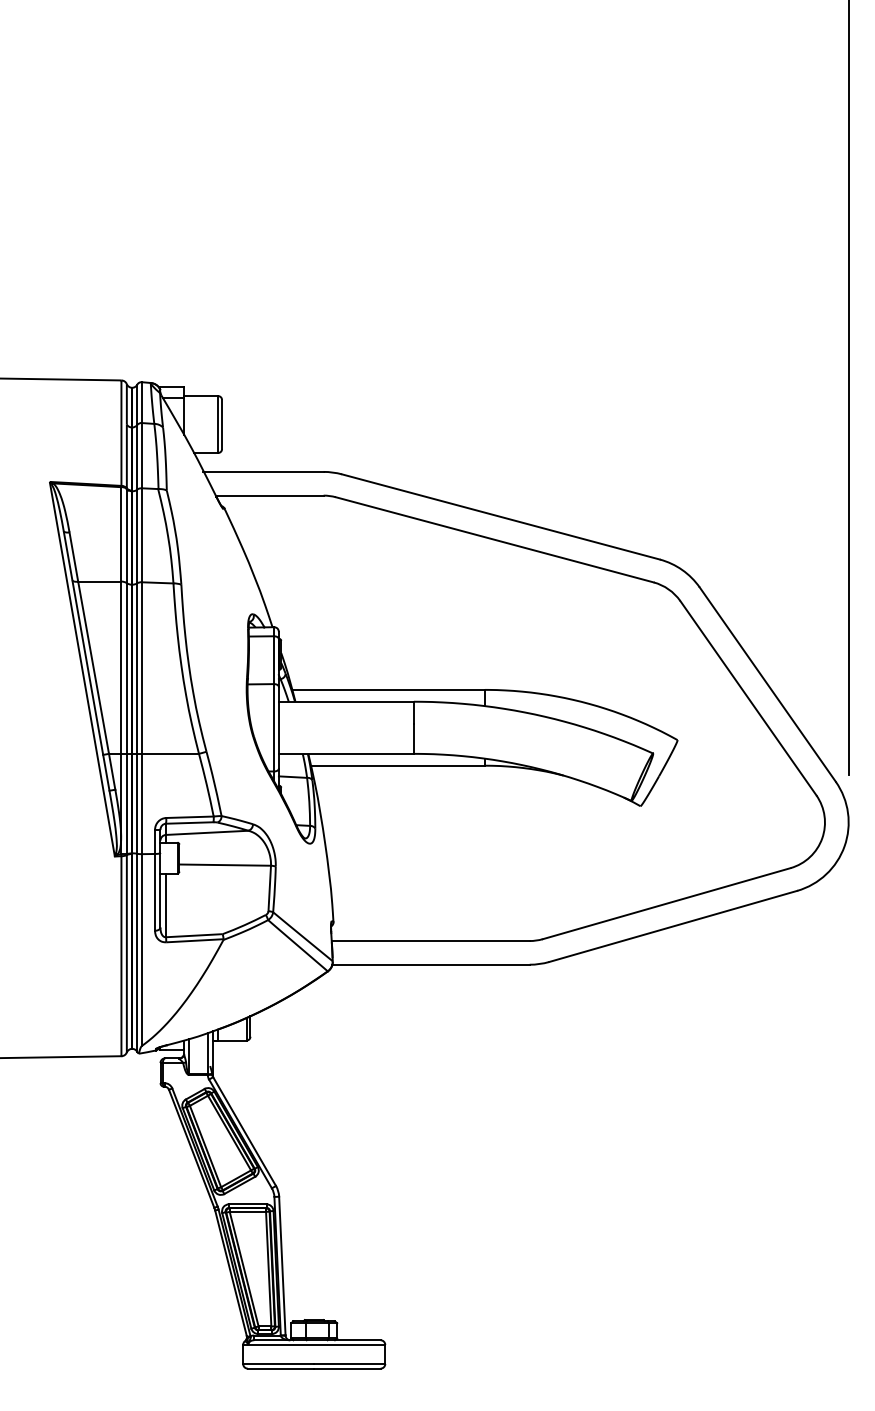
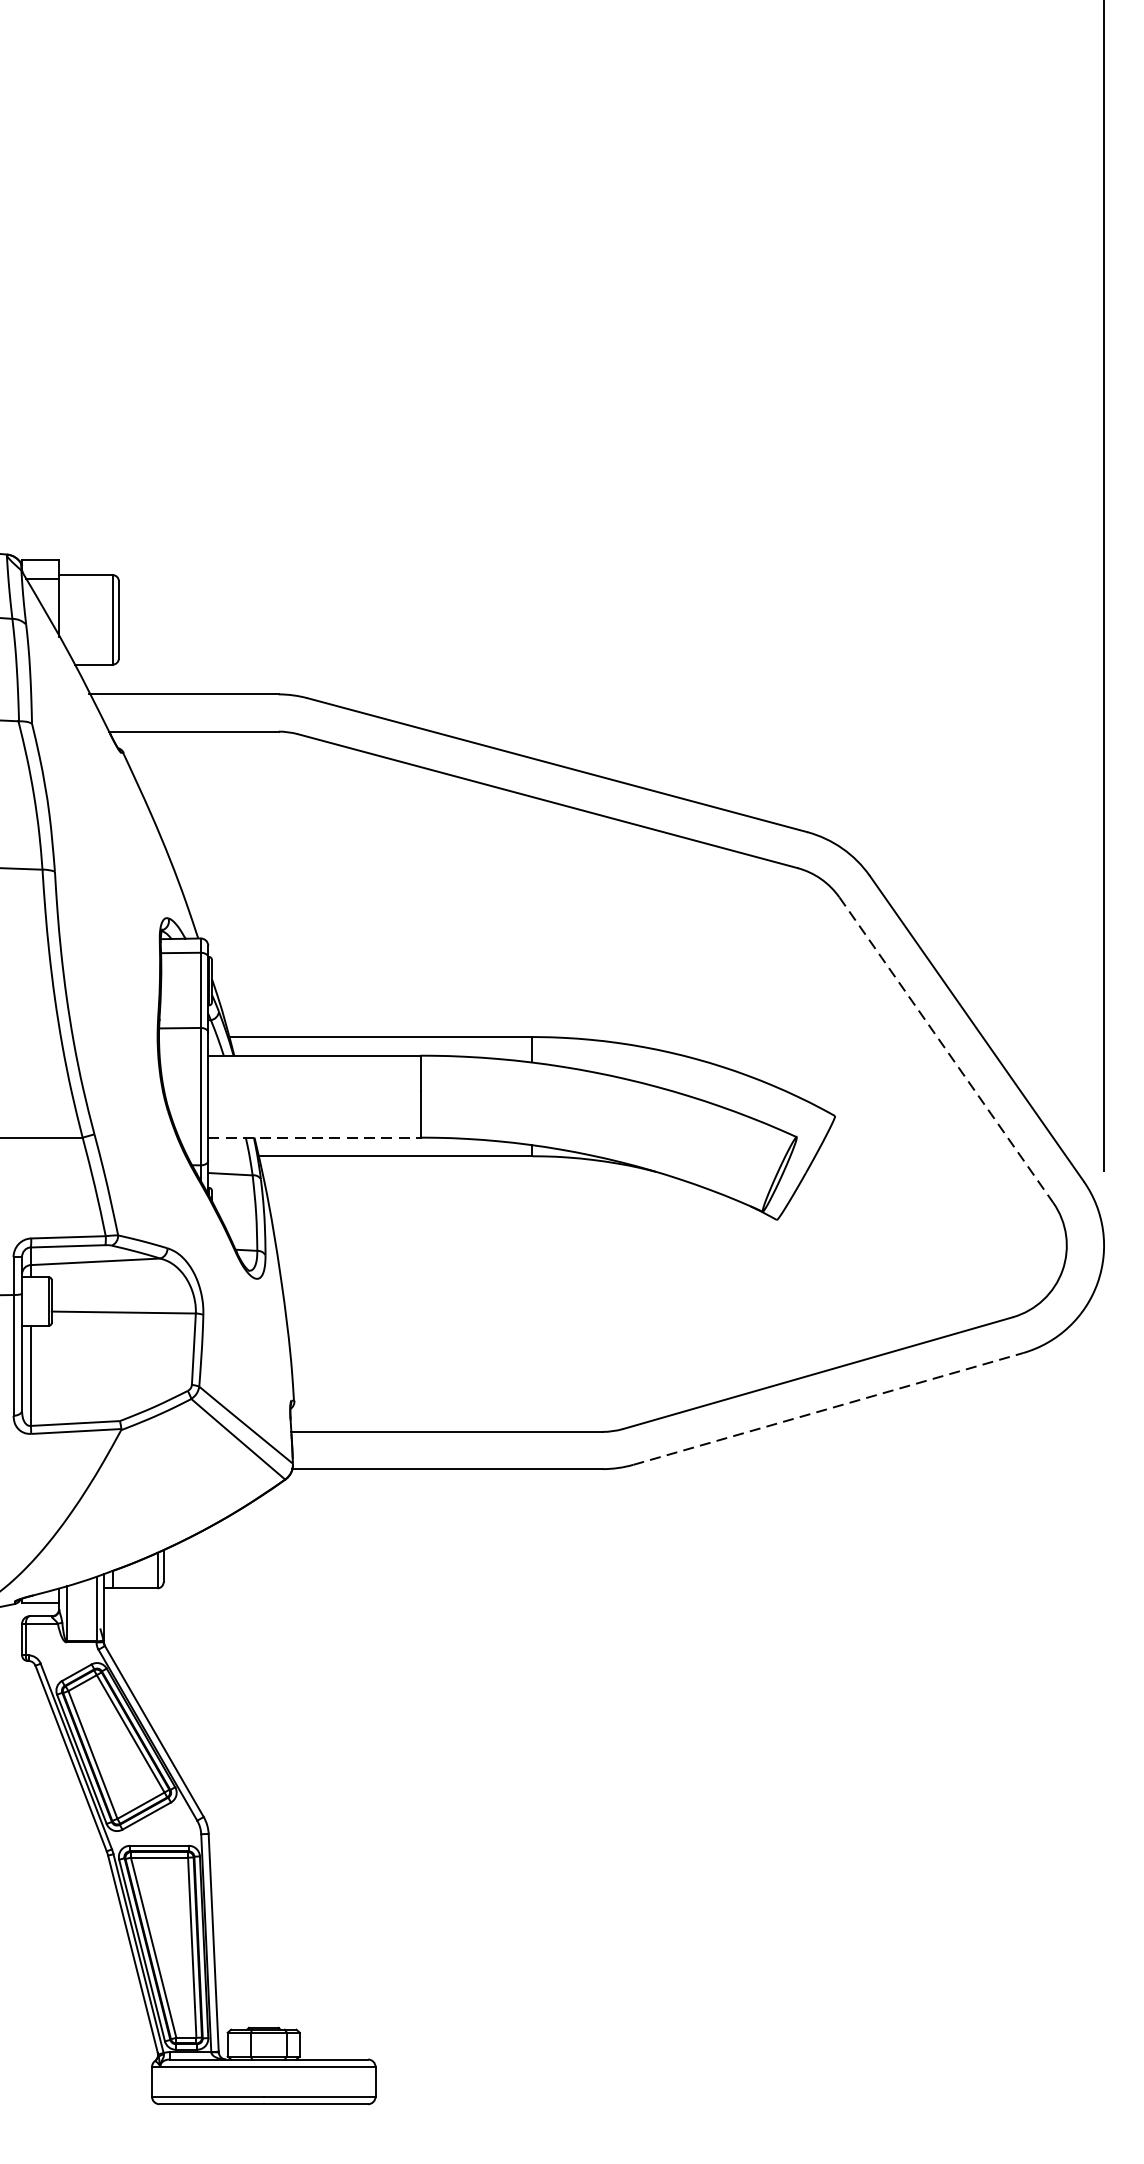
line: (748, 698) -> (946, 1050), solid -> dashed
line: (346, 753) -> (314, 1137), solid -> dashed
line: (673, 926) -> (828, 1409), solid -> dashed

